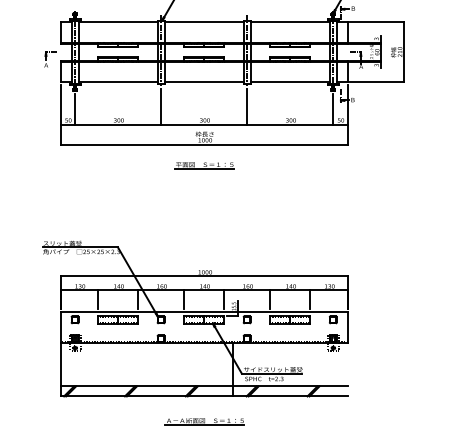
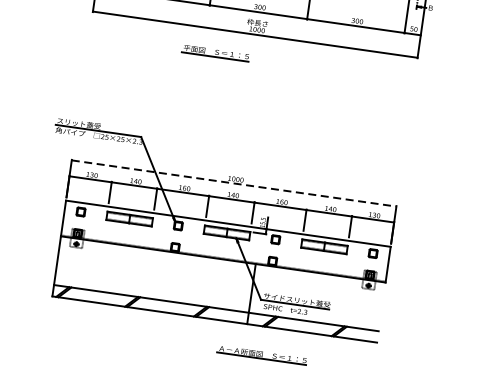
part: (204, 165) -> (216, 53), moved
line: (204, 276) -> (234, 183), solid -> dashed
part: (204, 421) -> (261, 355), moved

